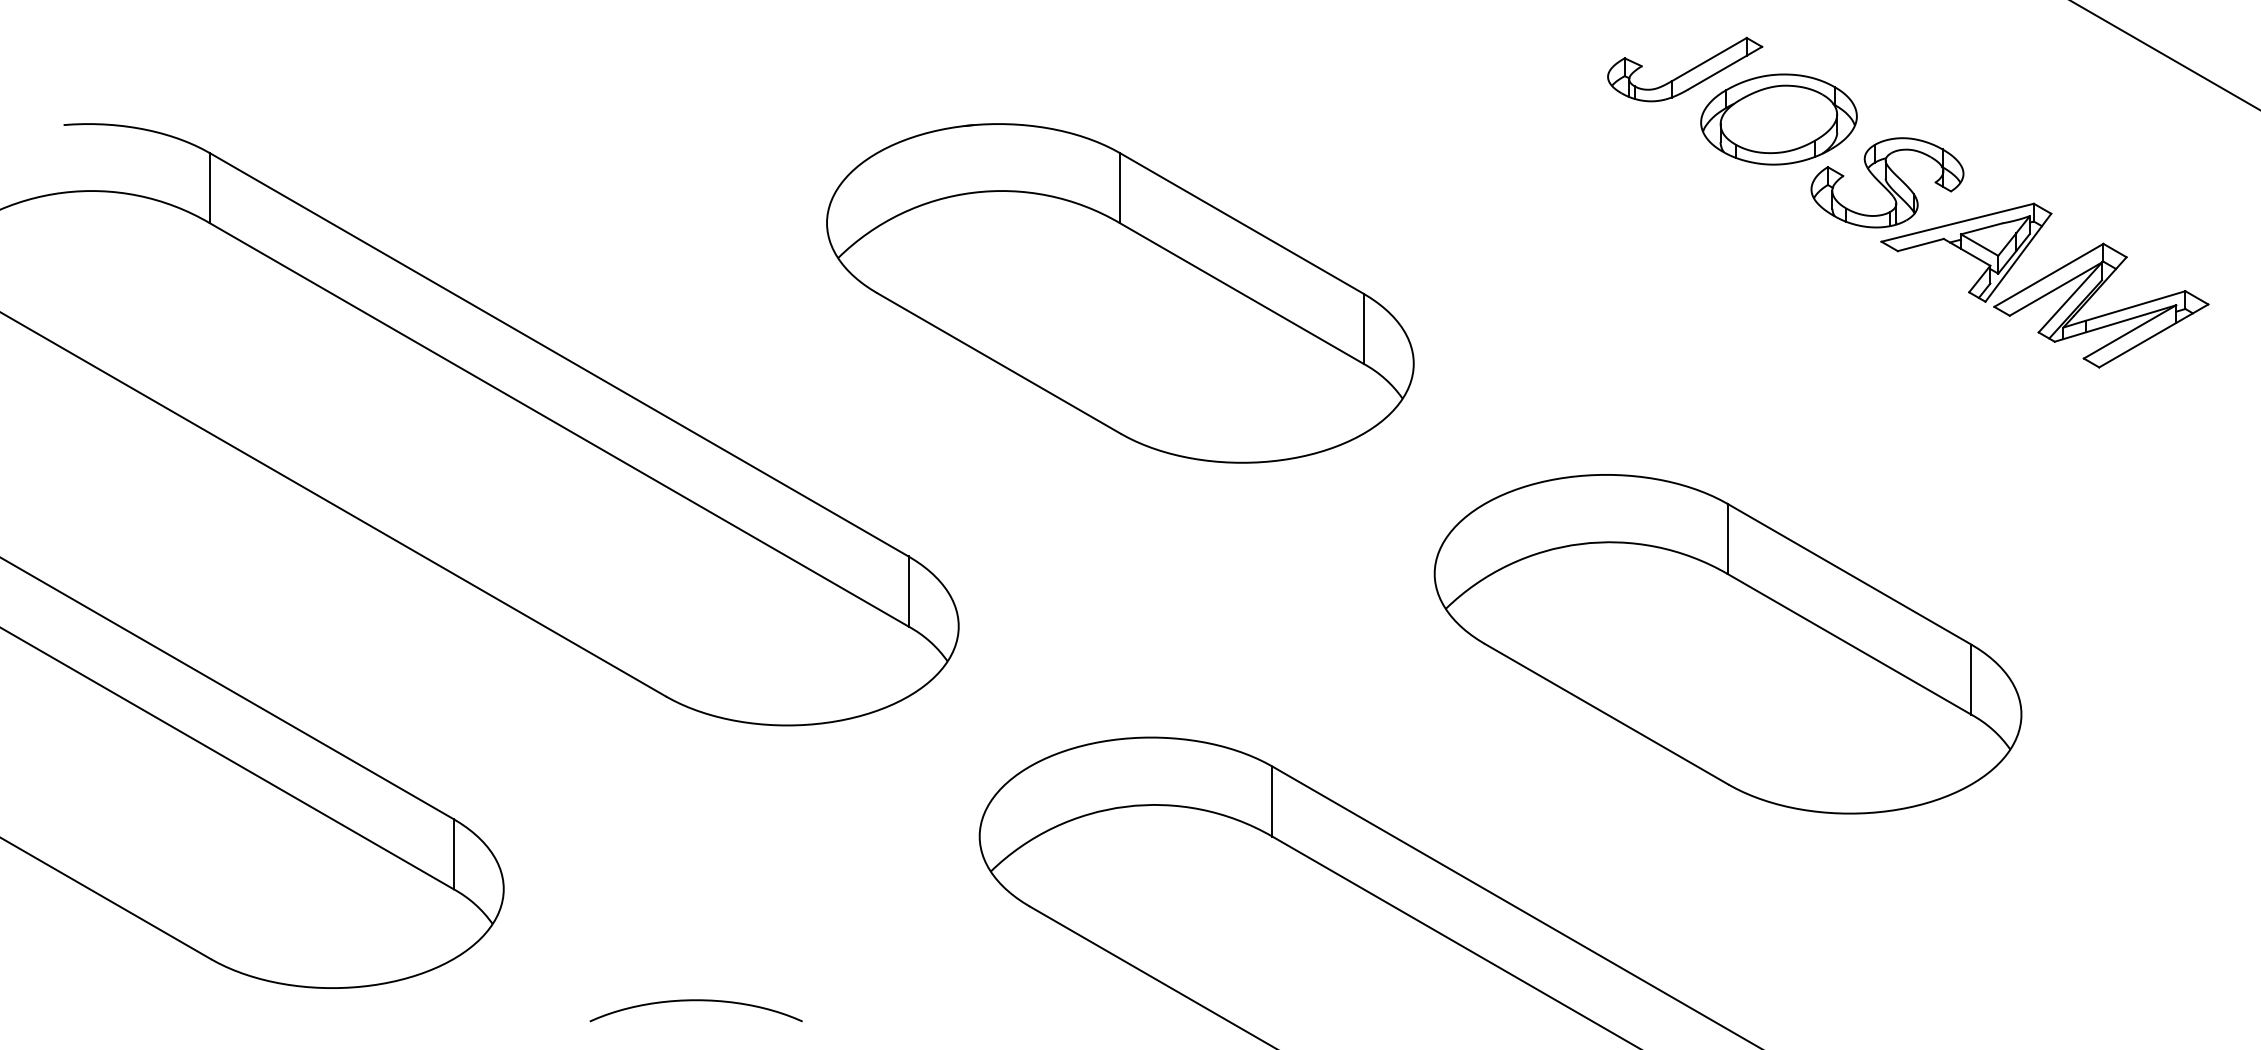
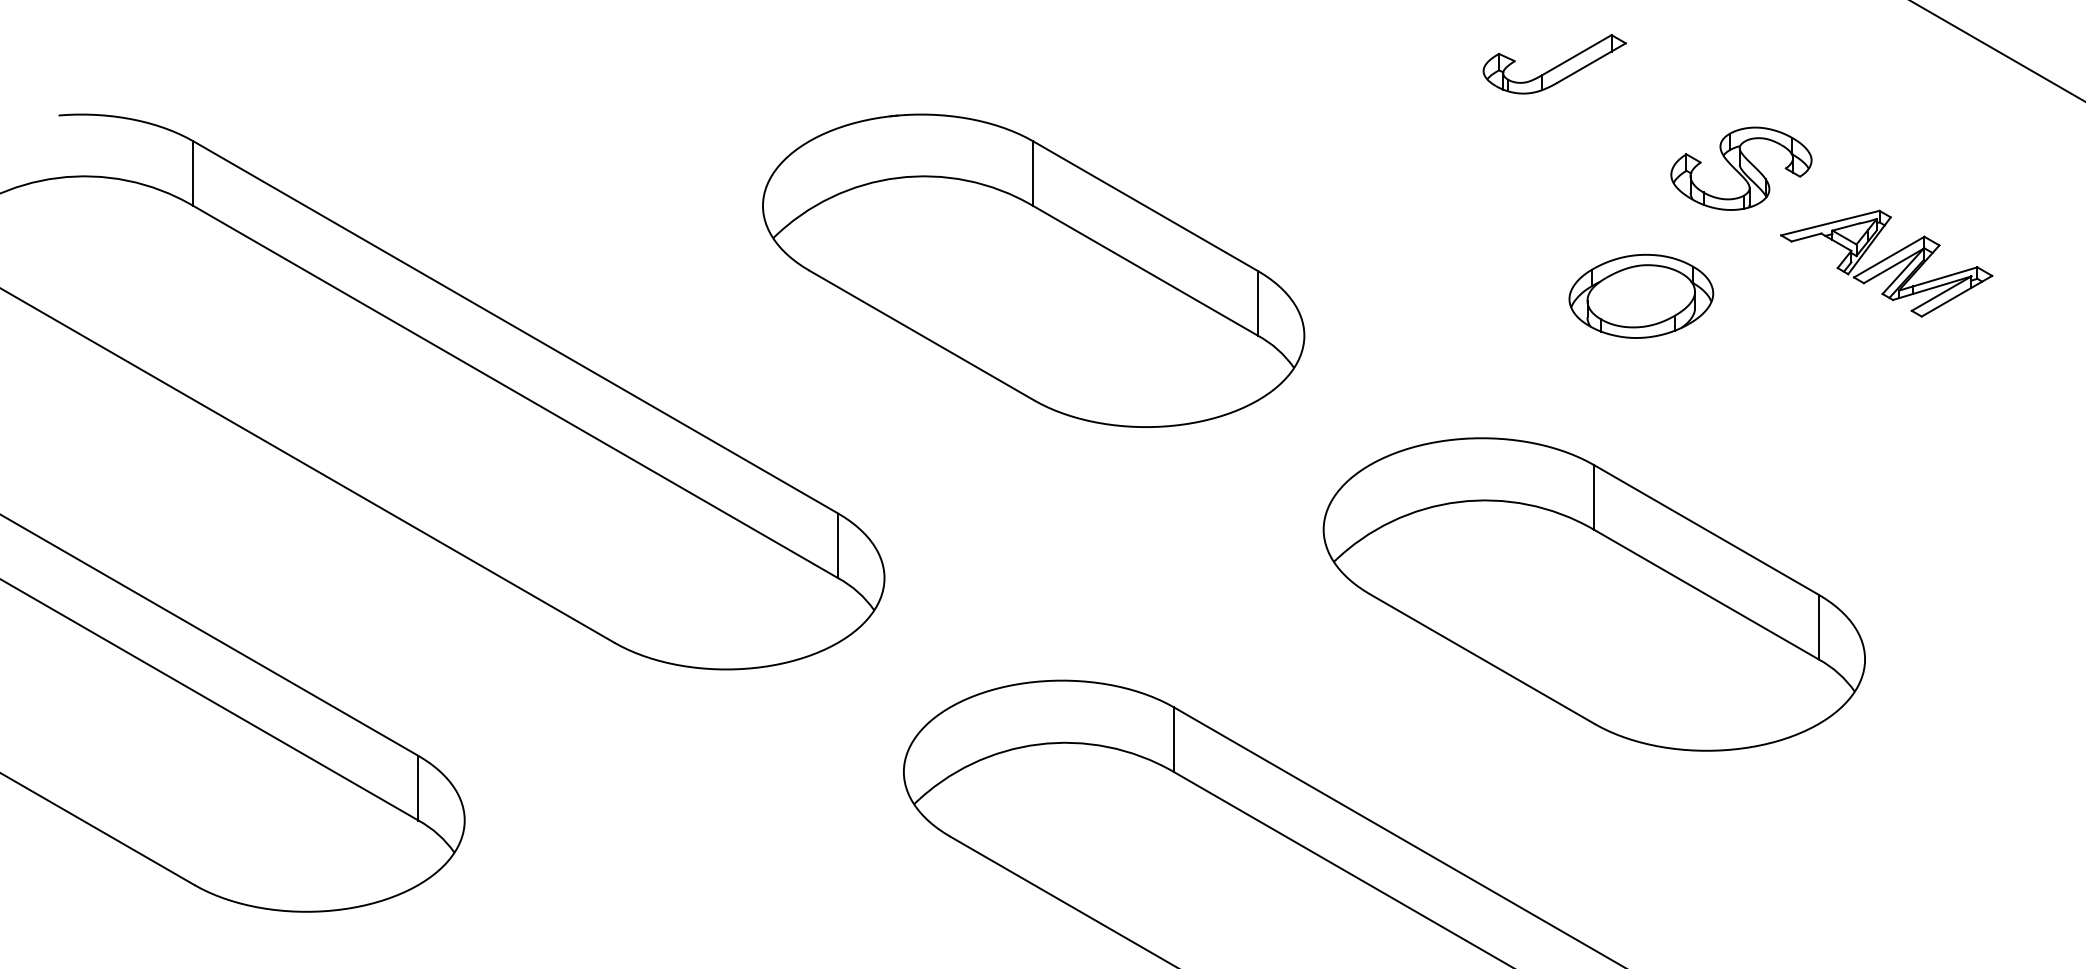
part: (1779, 118) -> (1641, 295), moved
part: (2044, 285) -> (1886, 263), size x0.7
curve: (696, 1000) -> (642, 923), removed

